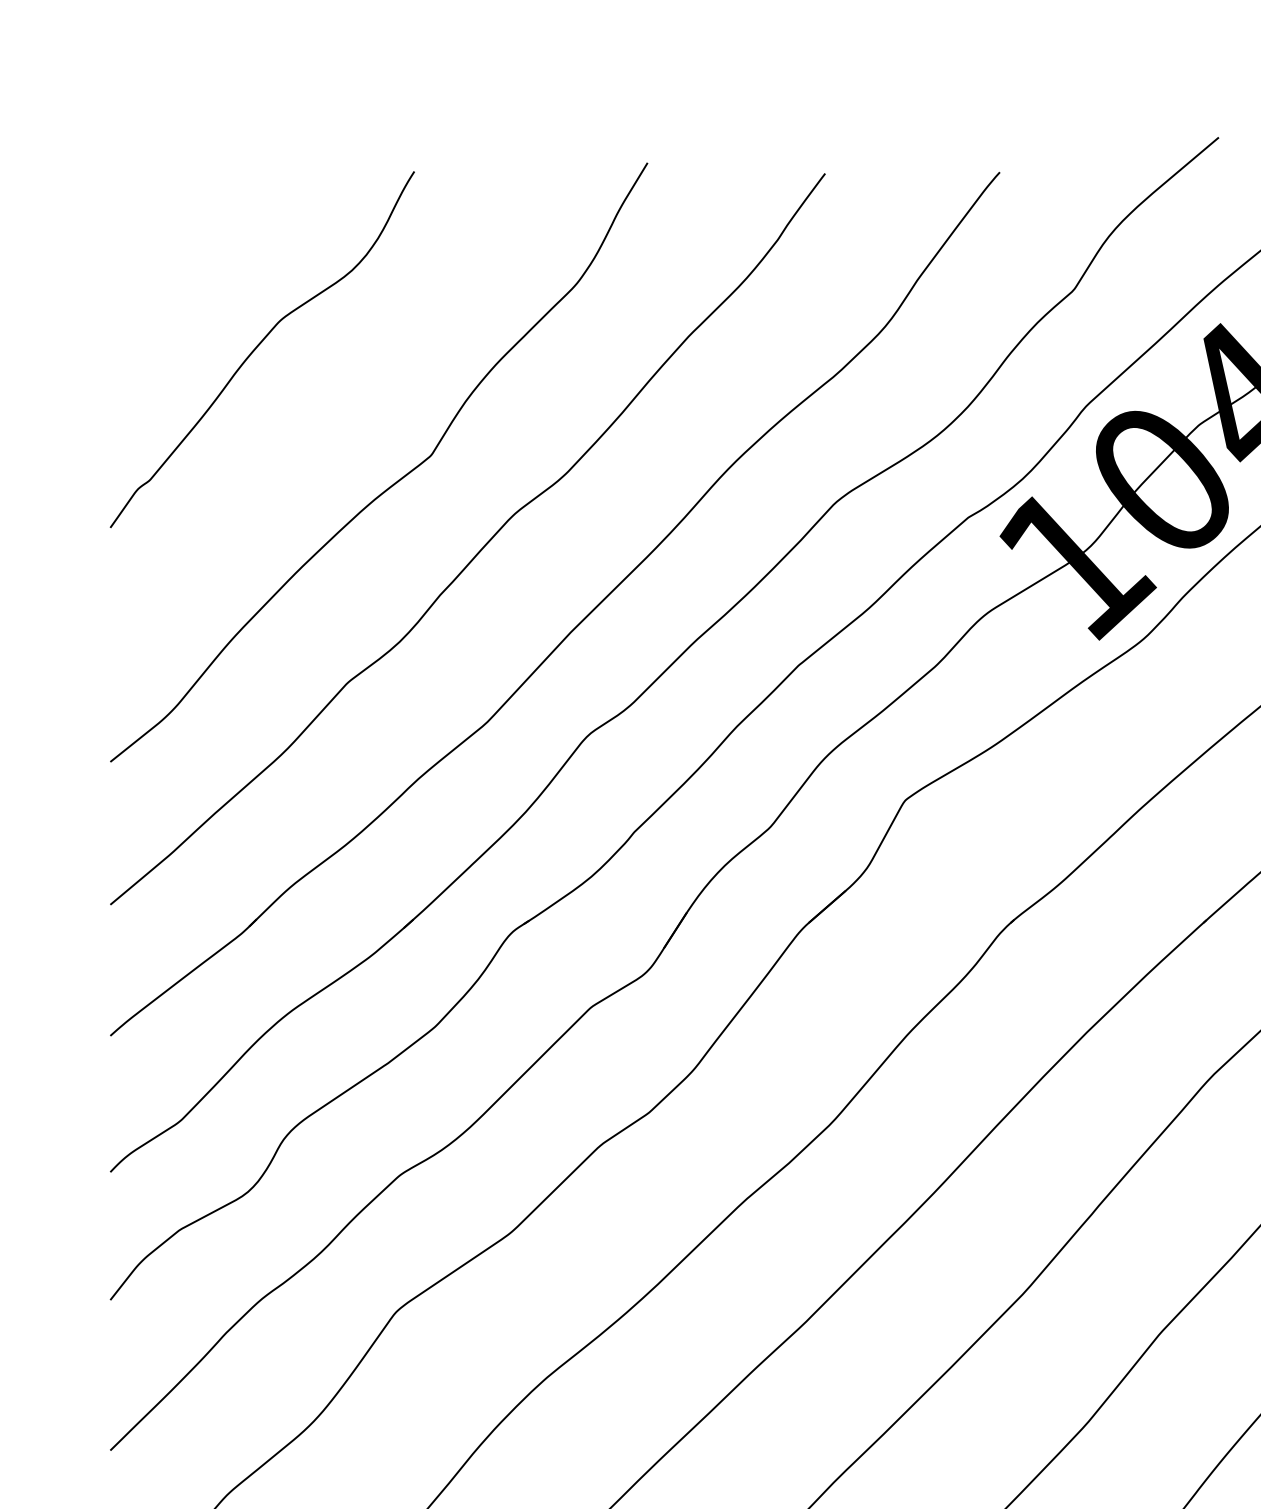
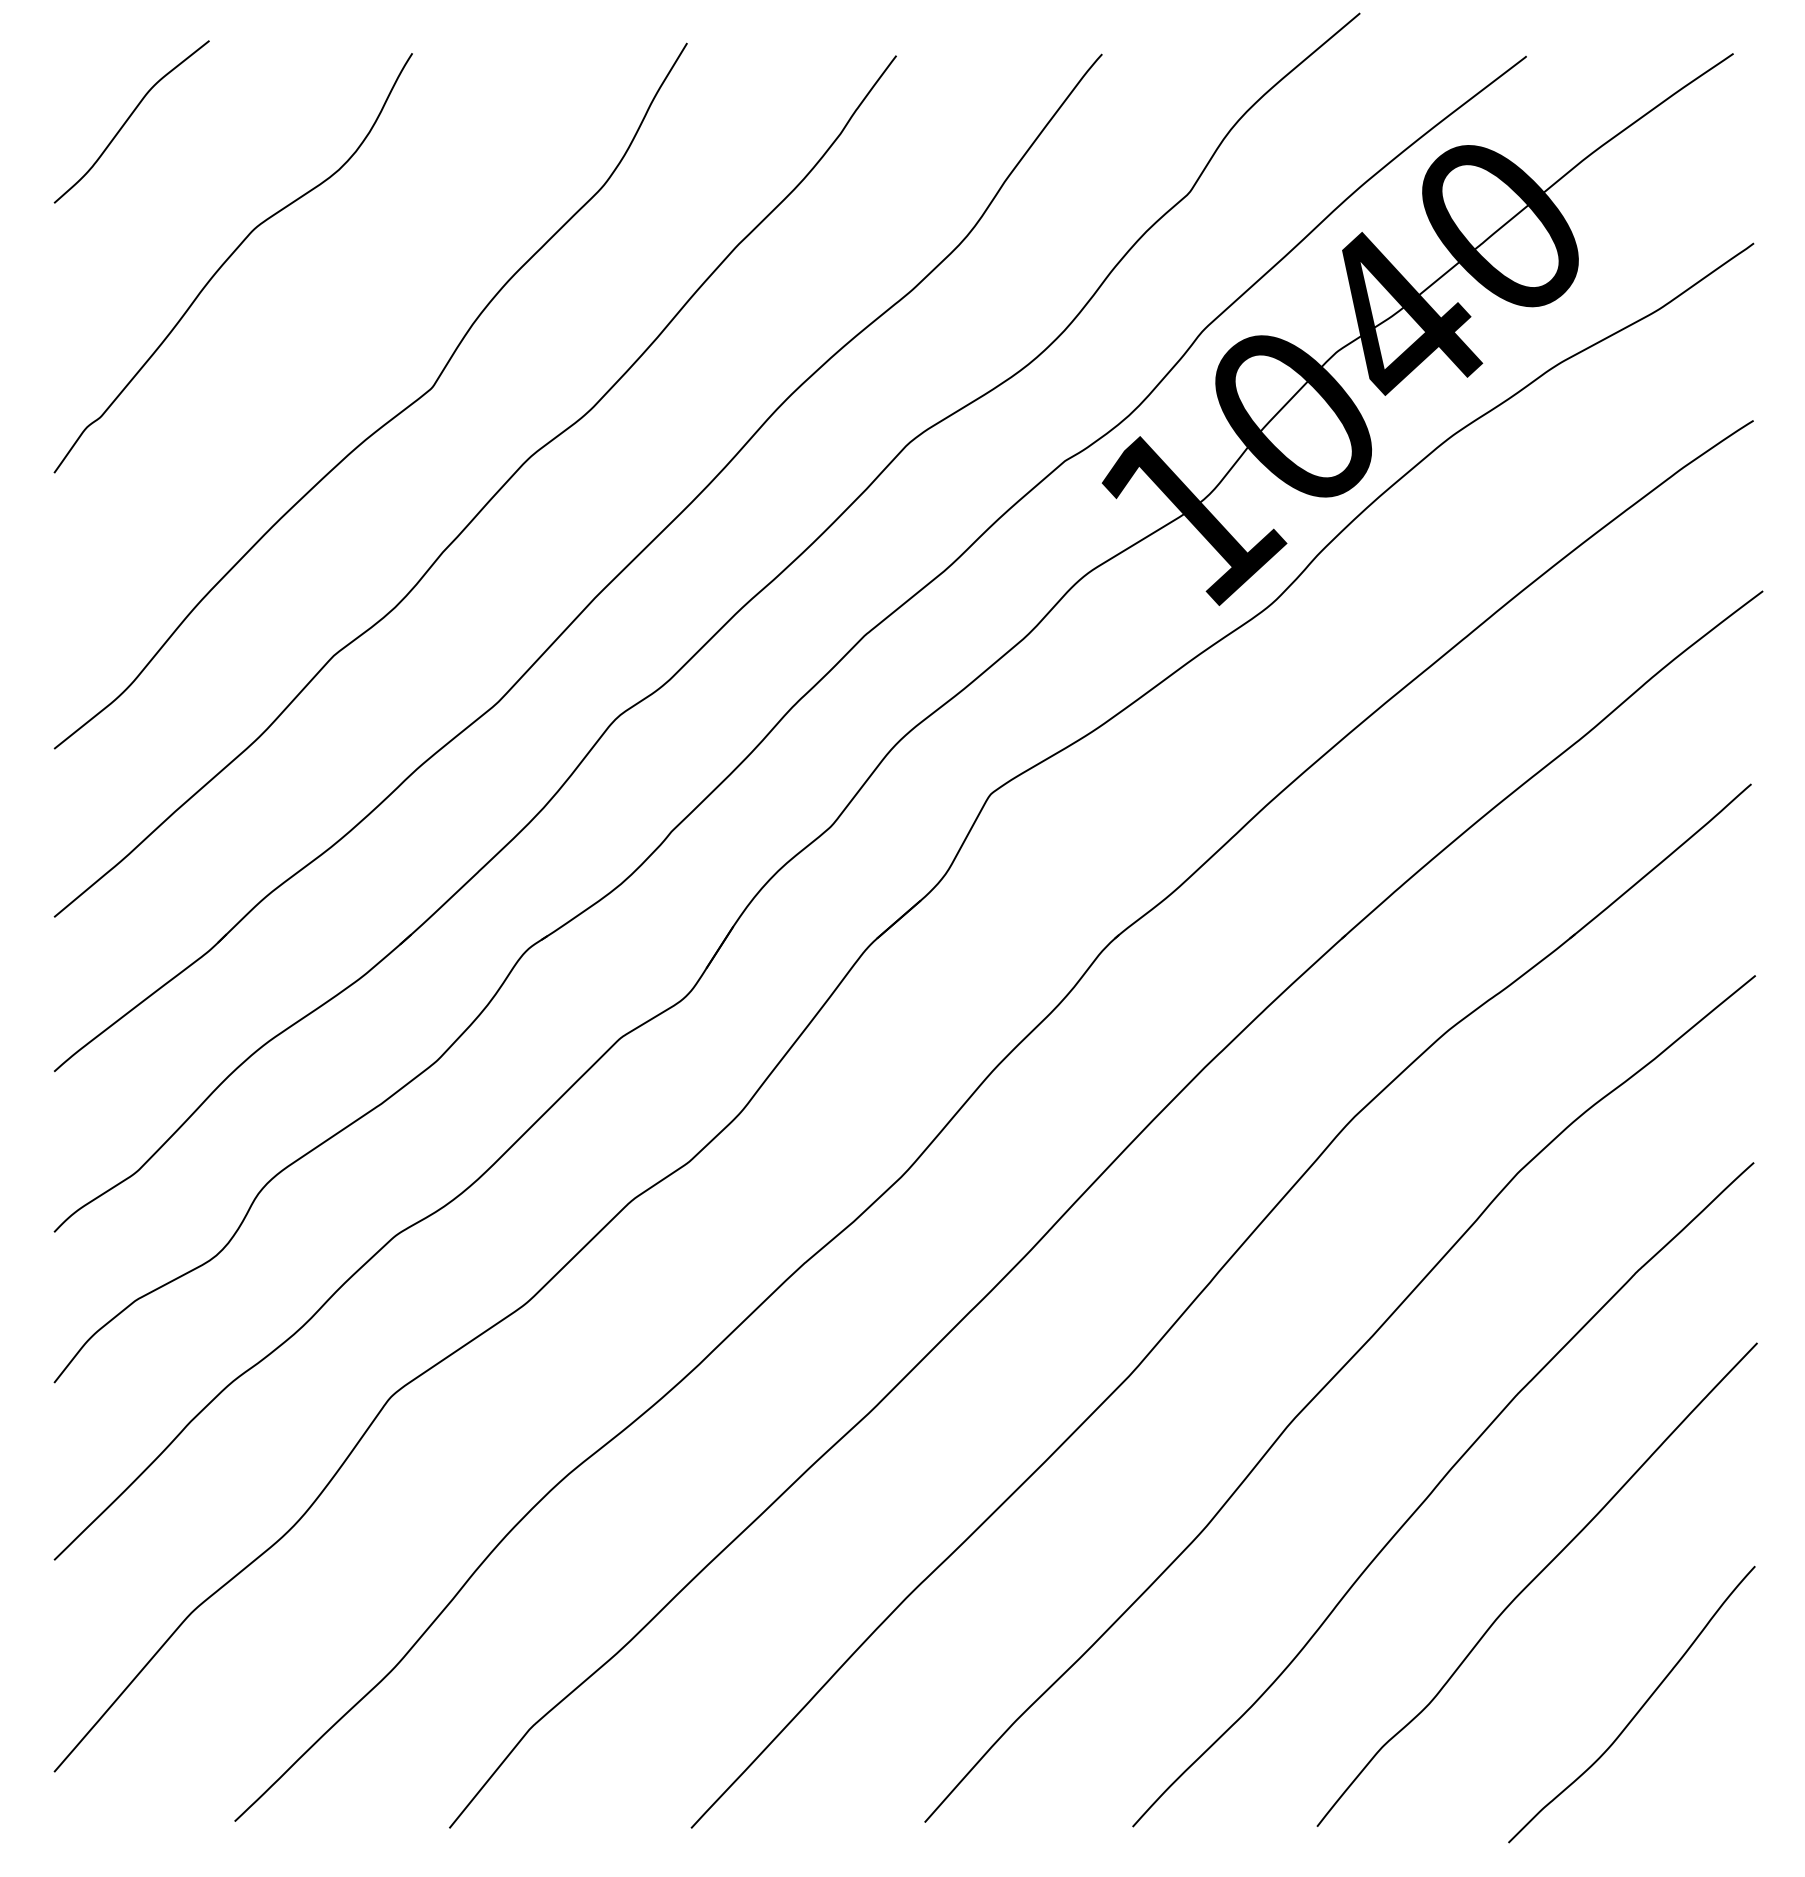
curve: (173, 228) -> (128, 120), added

